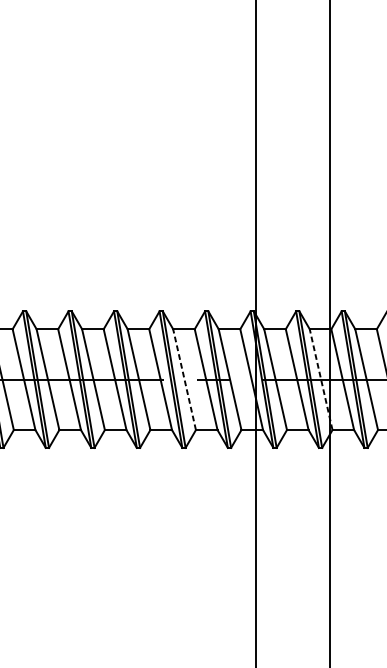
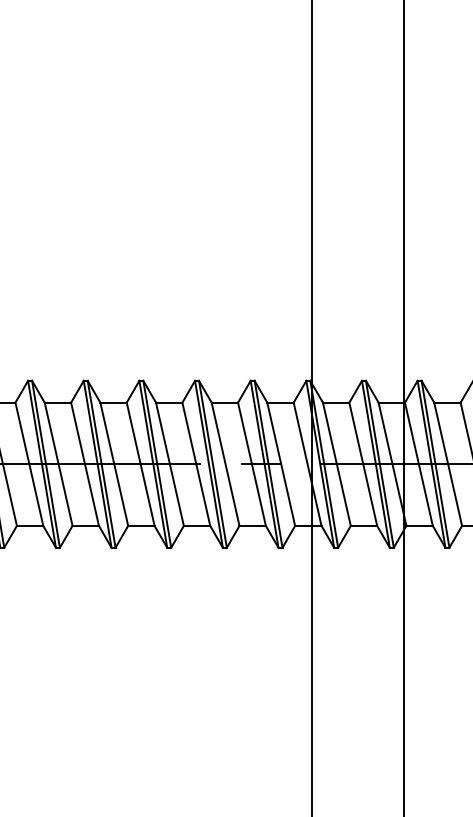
line: (184, 378) -> (225, 463), dashed -> solid
line: (321, 378) -> (392, 463), dashed -> solid

